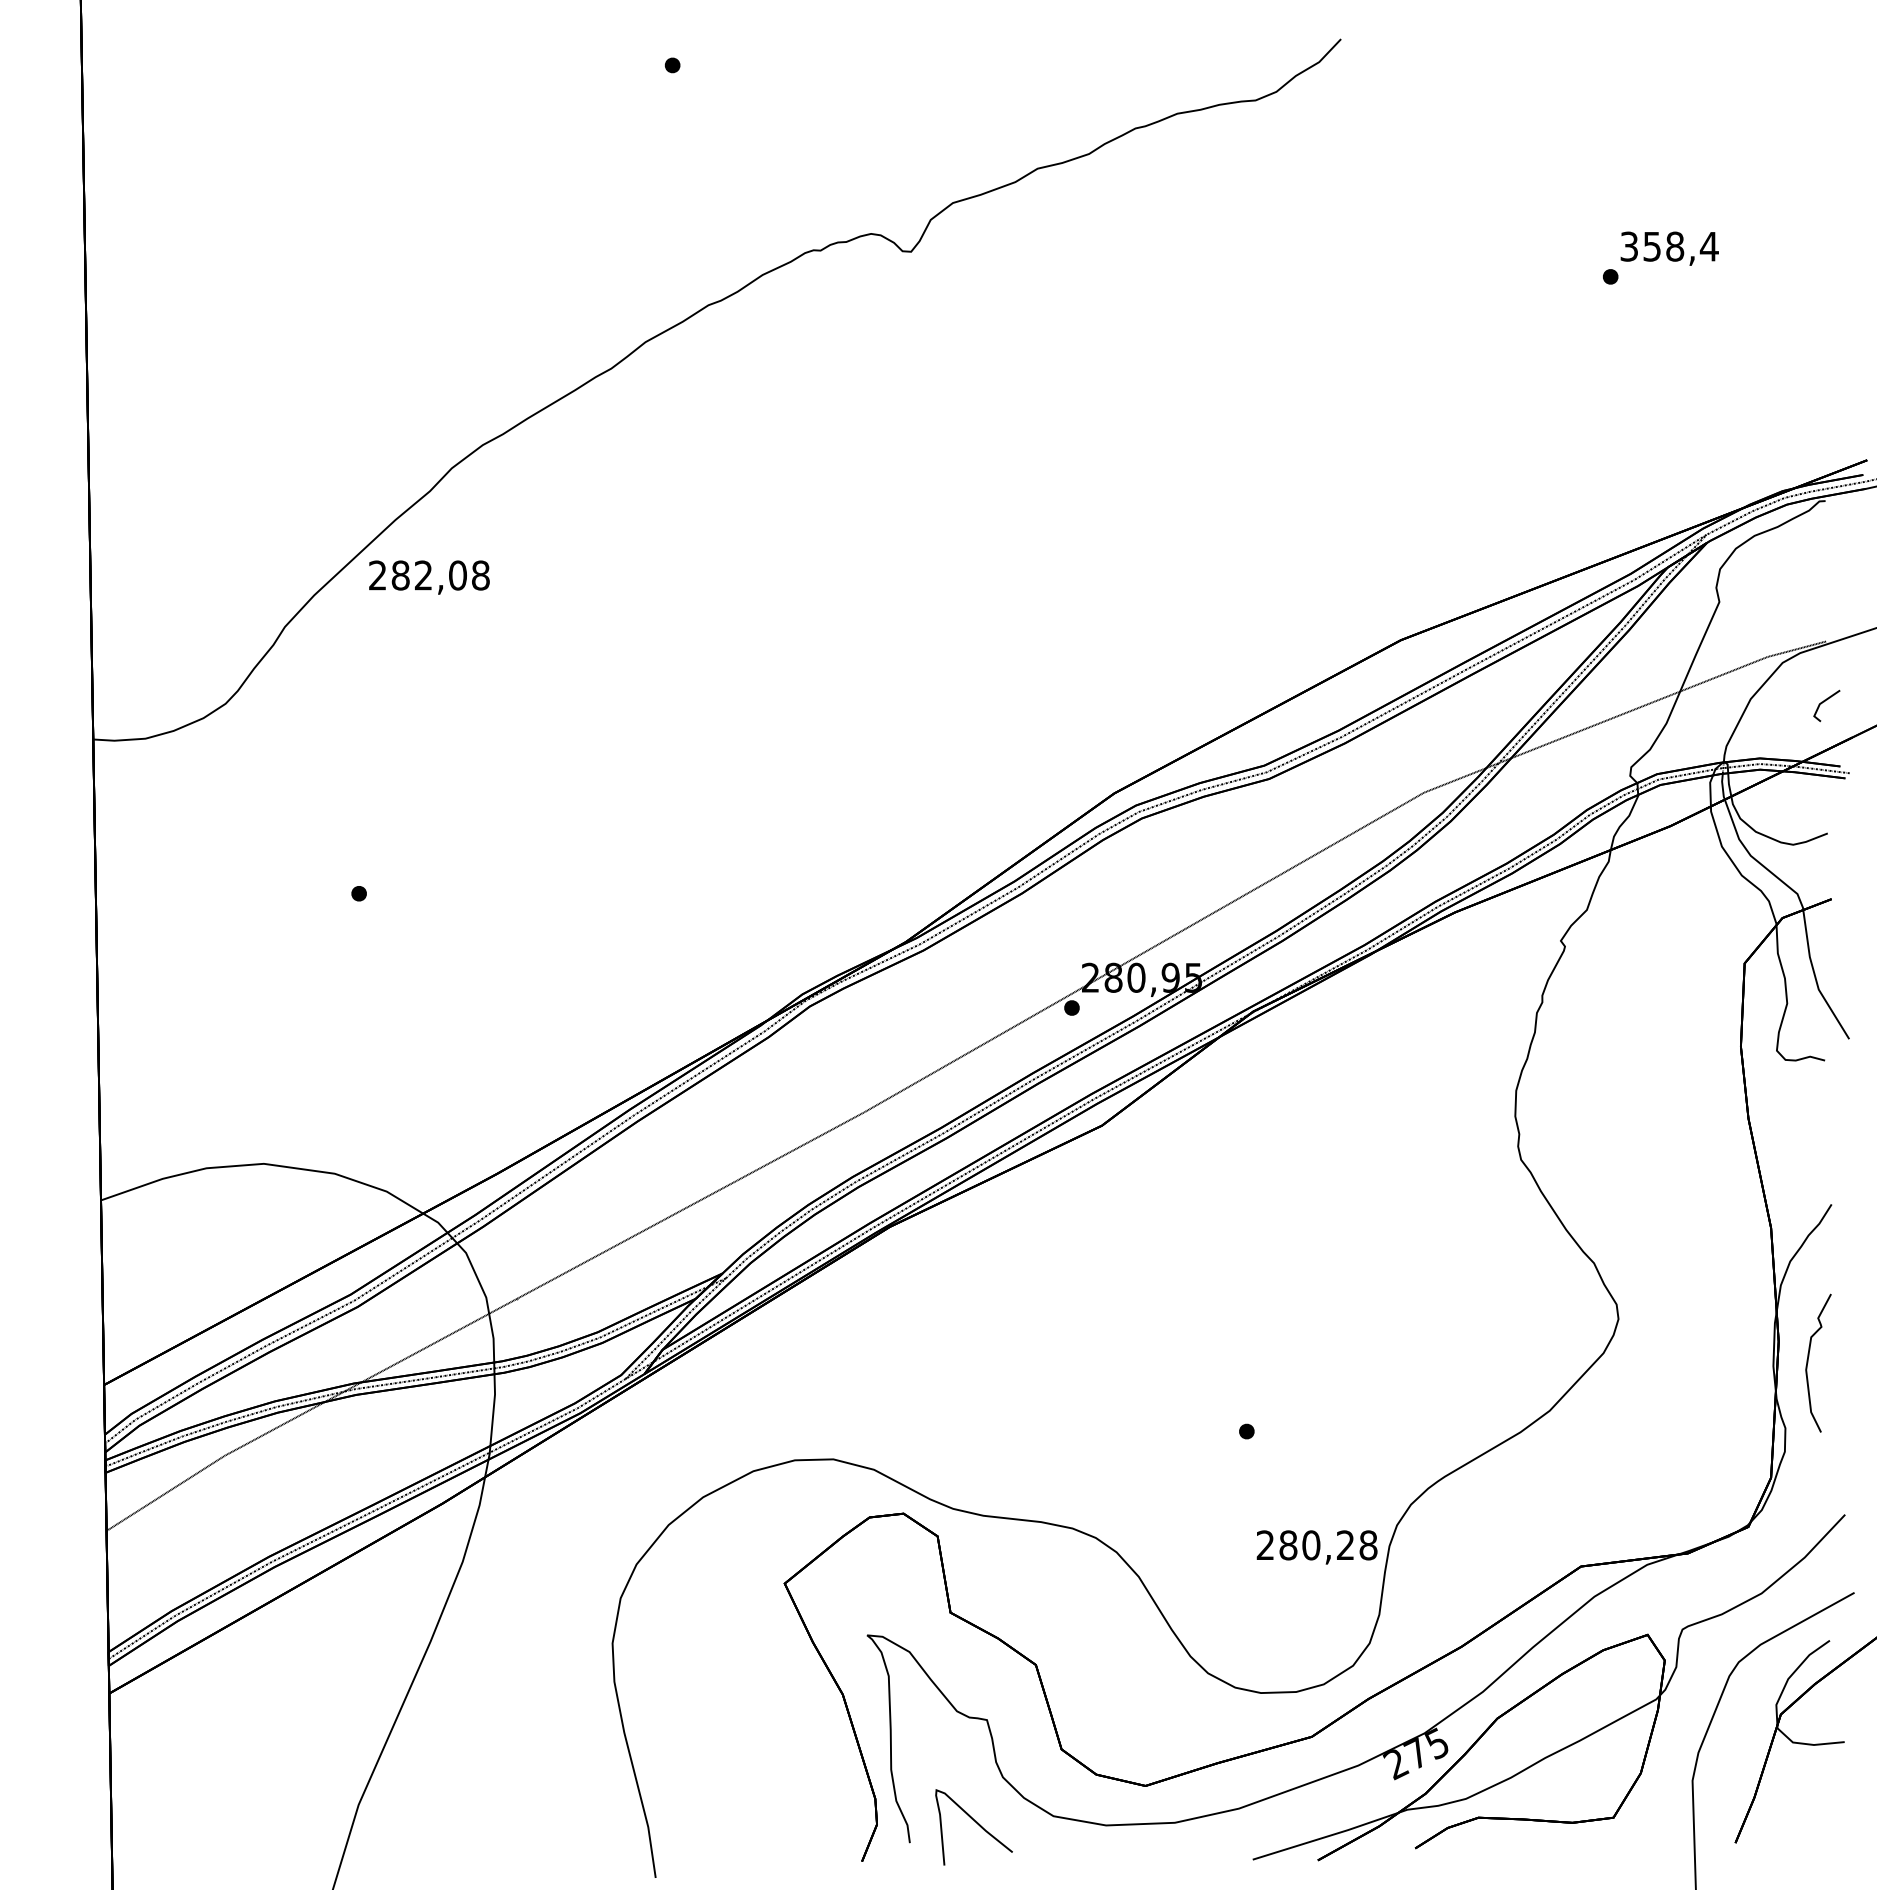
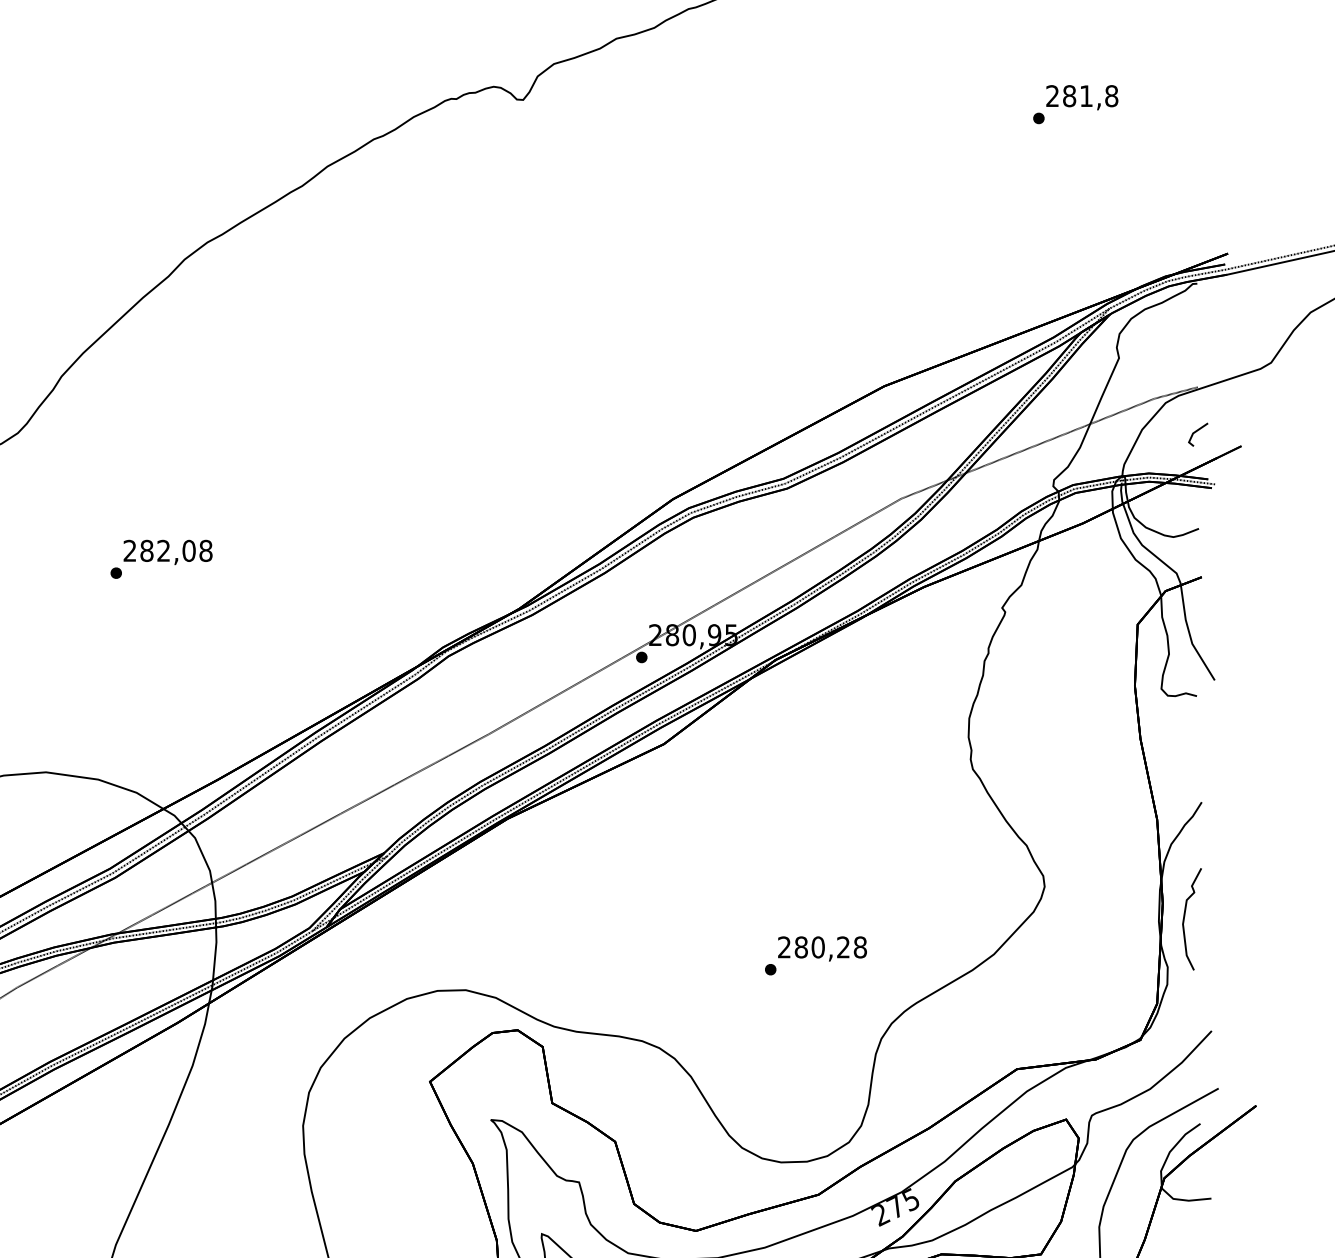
text: (1669, 246) -> (1082, 96), 358,4 -> 281,8
text: (429, 577) -> (168, 552), moved
text: (1316, 1547) -> (822, 948), moved

